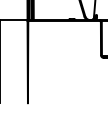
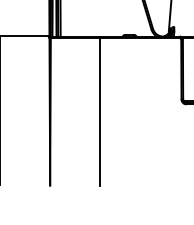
line: (55, 61) -> (99, 110), added

